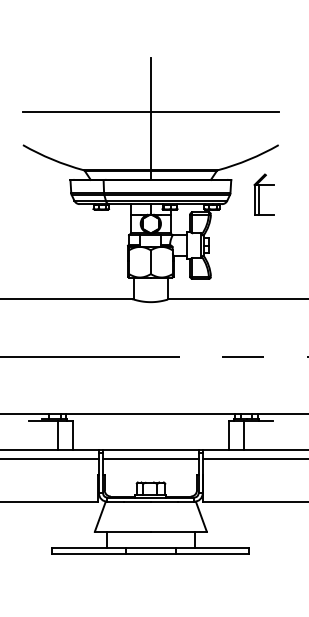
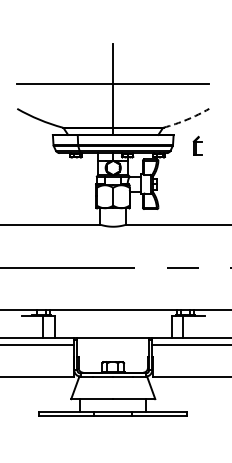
arc: (249, 159) -> (187, 119), solid -> dashed
part: (263, 193) -> (197, 145), size x0.6
line: (151, 459) -> (113, 344), removed

